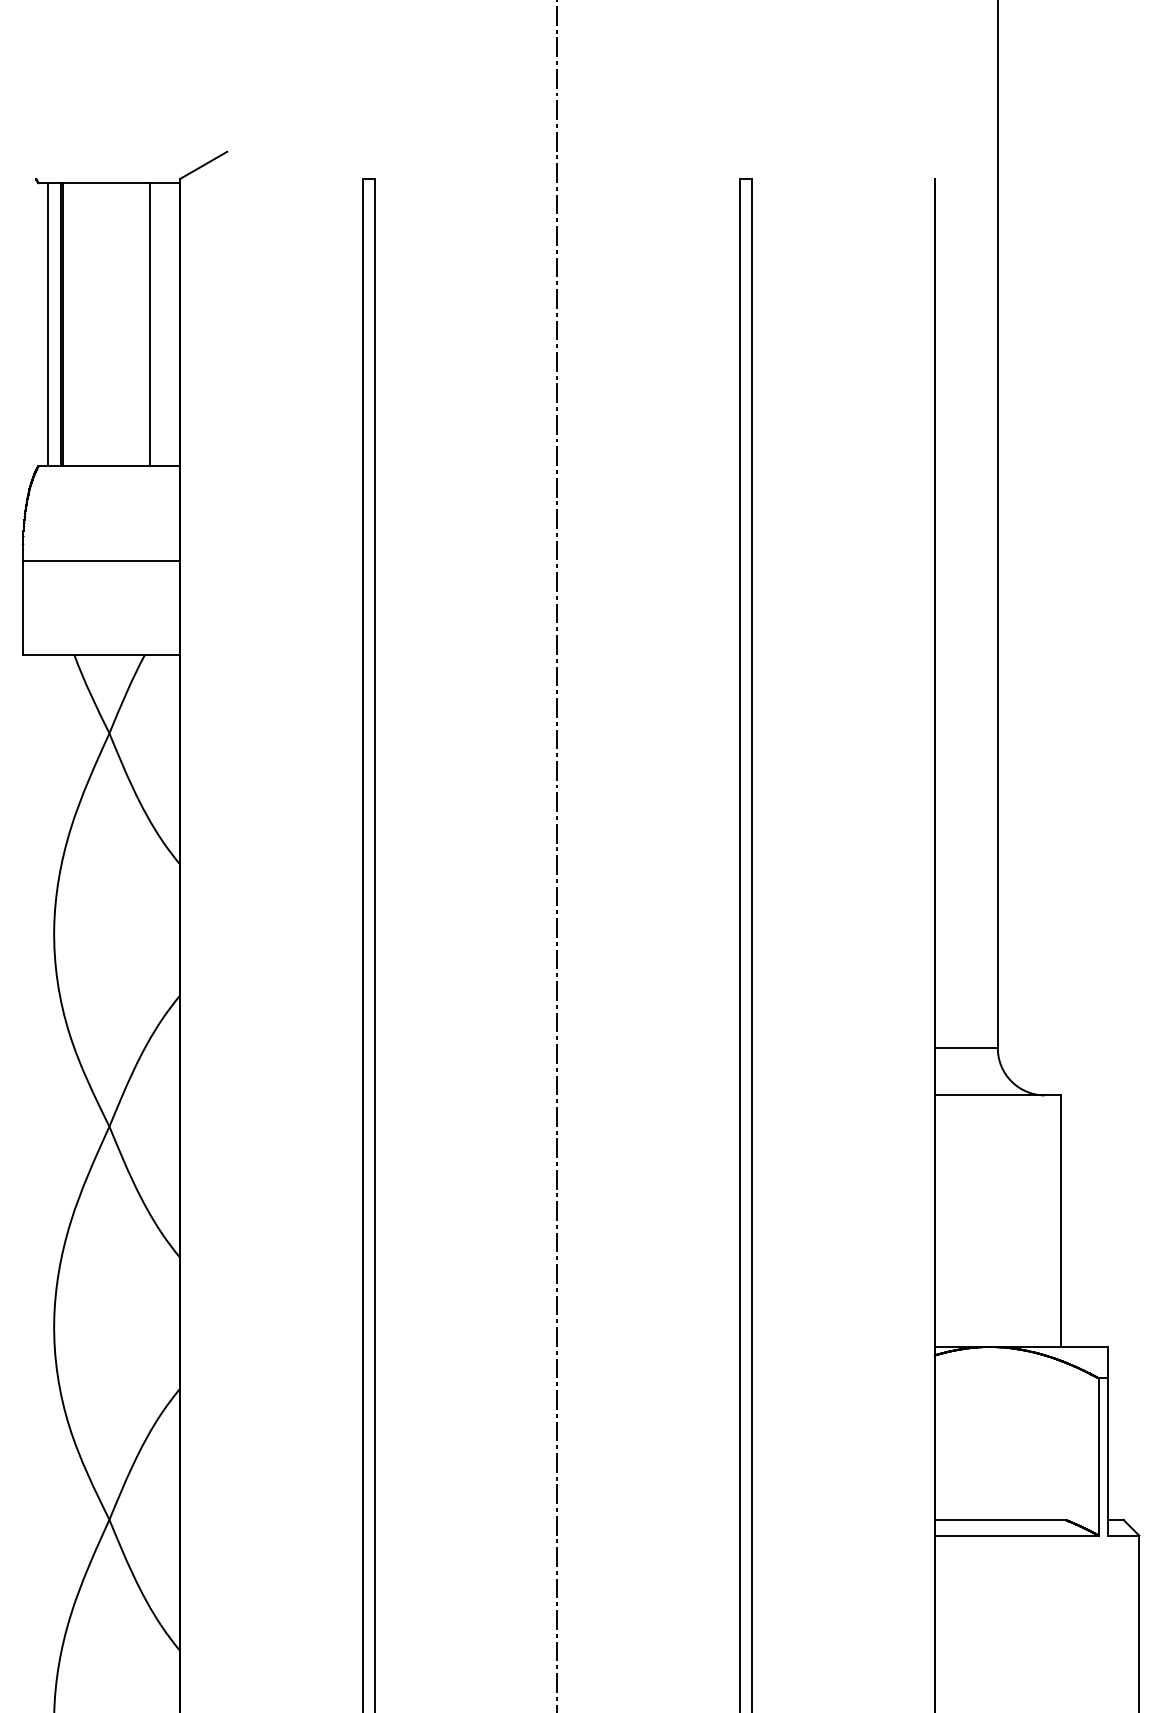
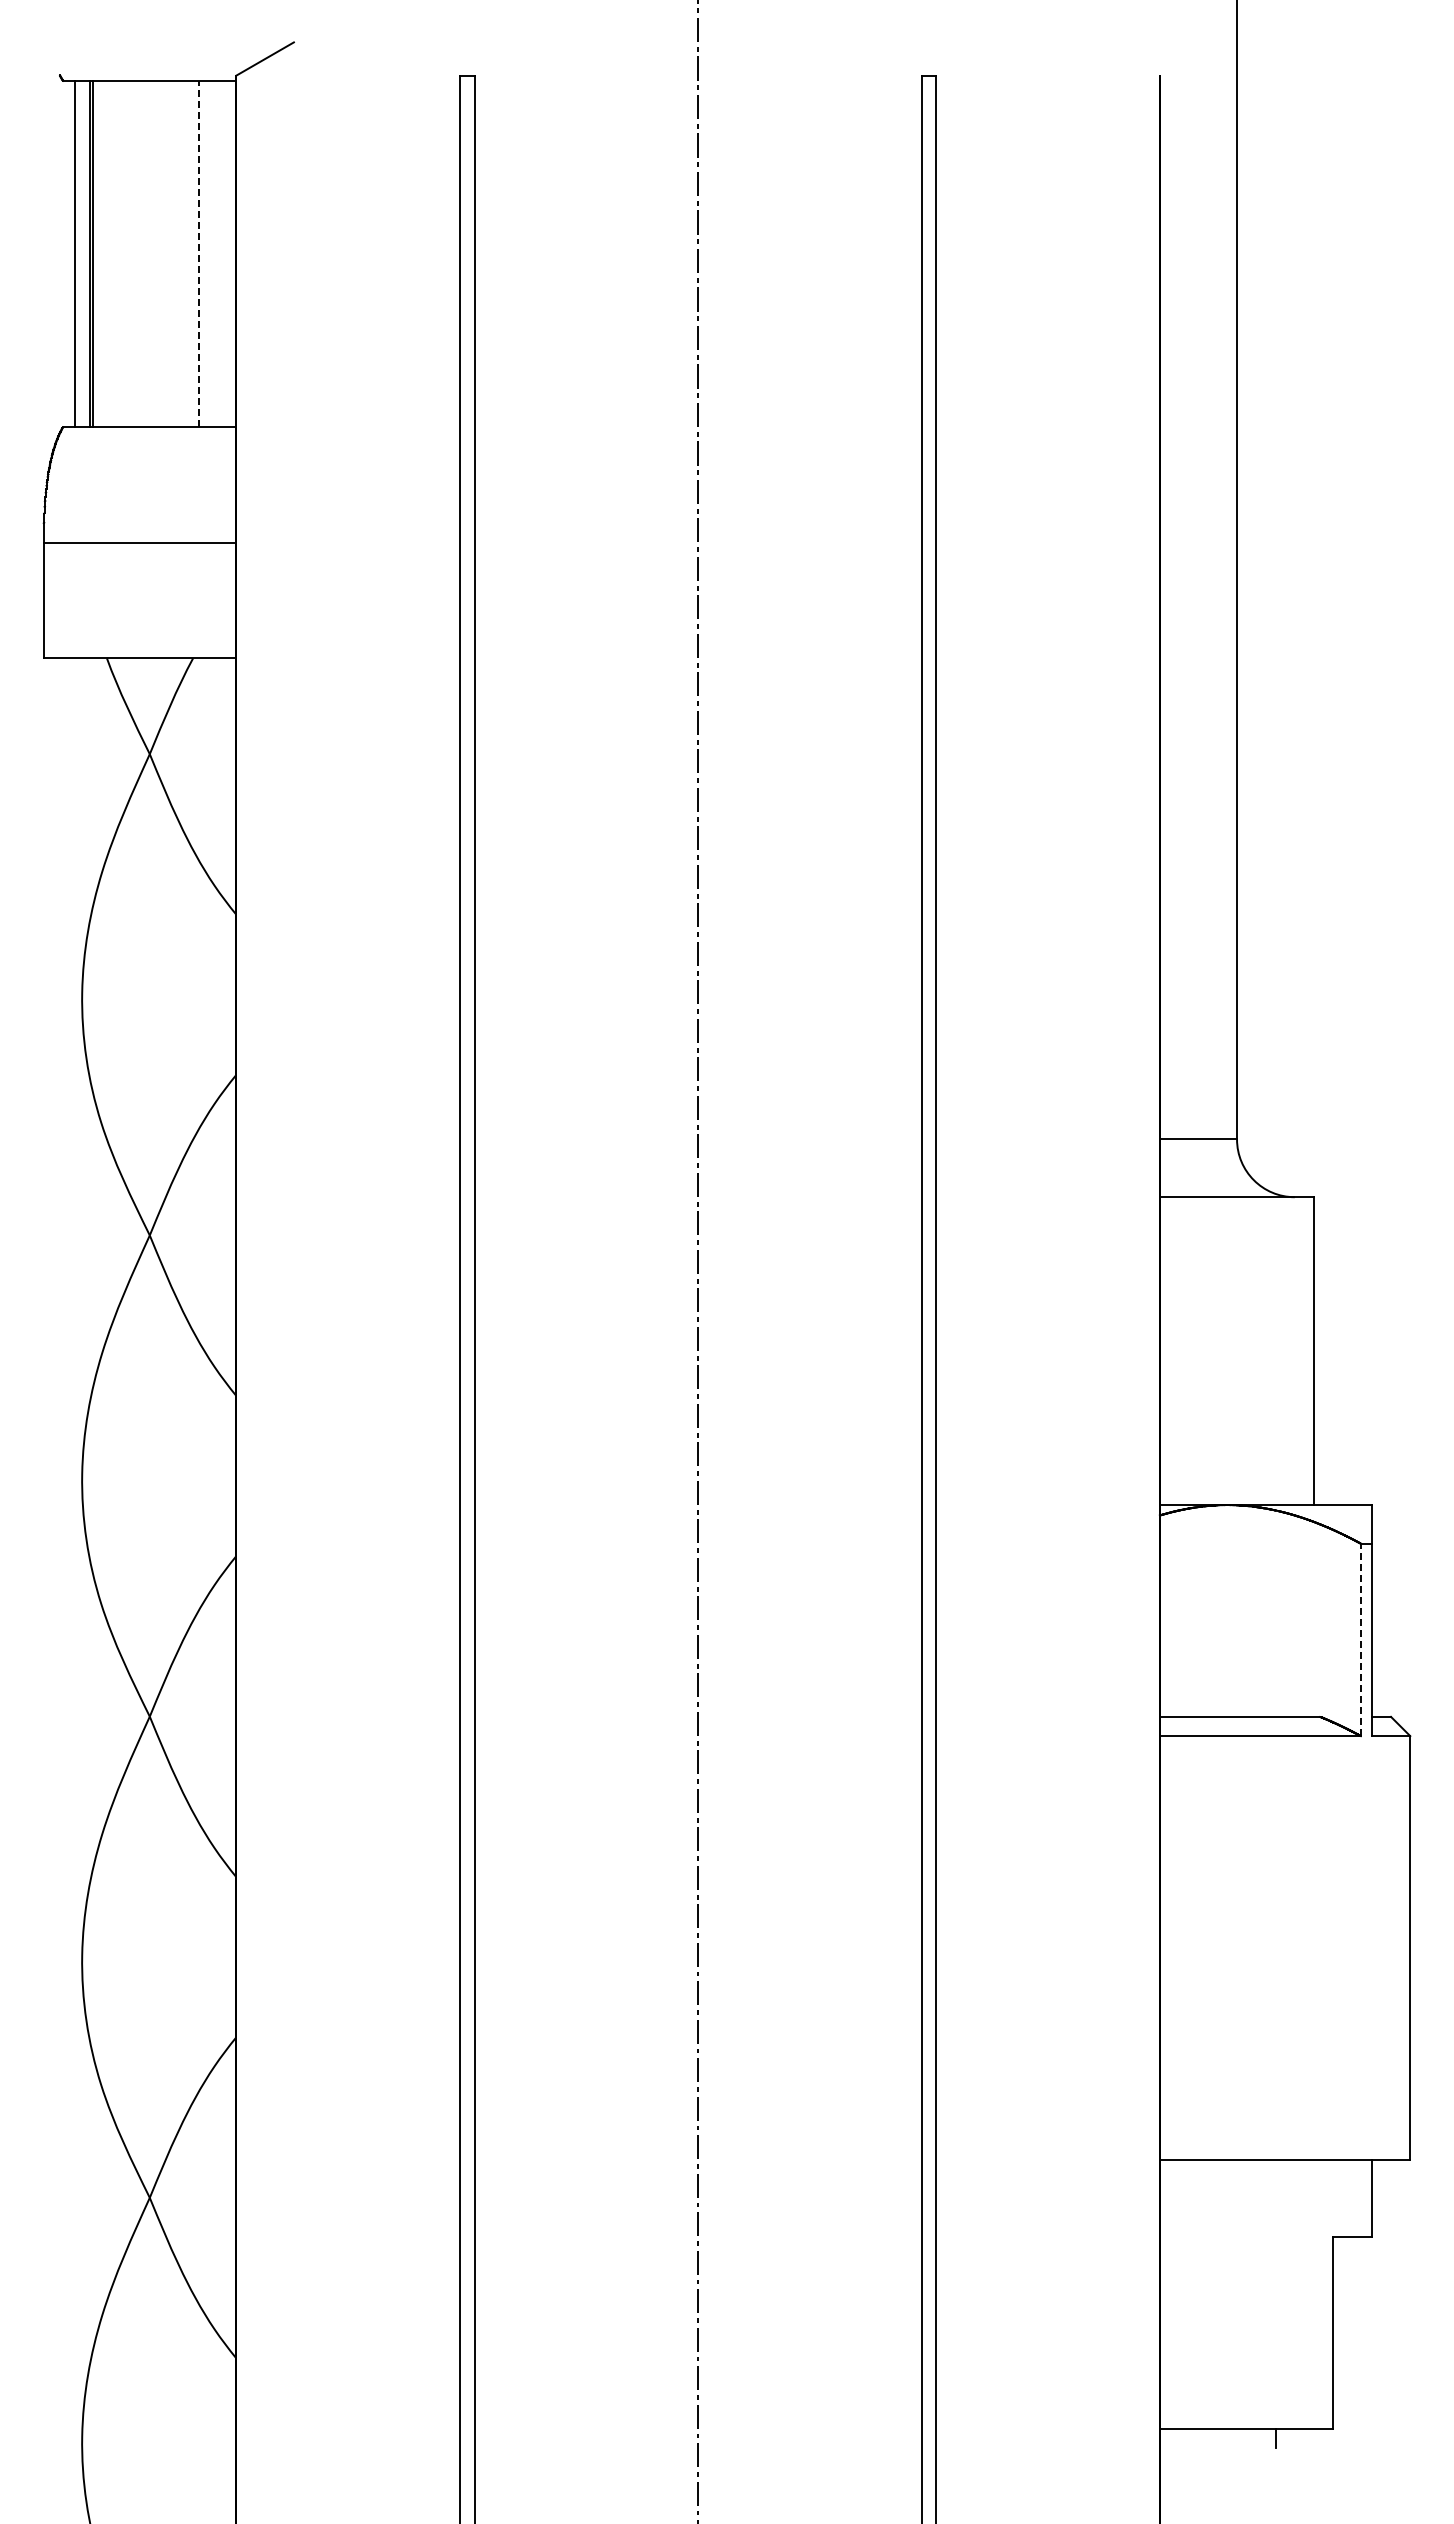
line: (150, 324) -> (199, 253), solid -> dashed
line: (1098, 1456) -> (1360, 1639), solid -> dashed

